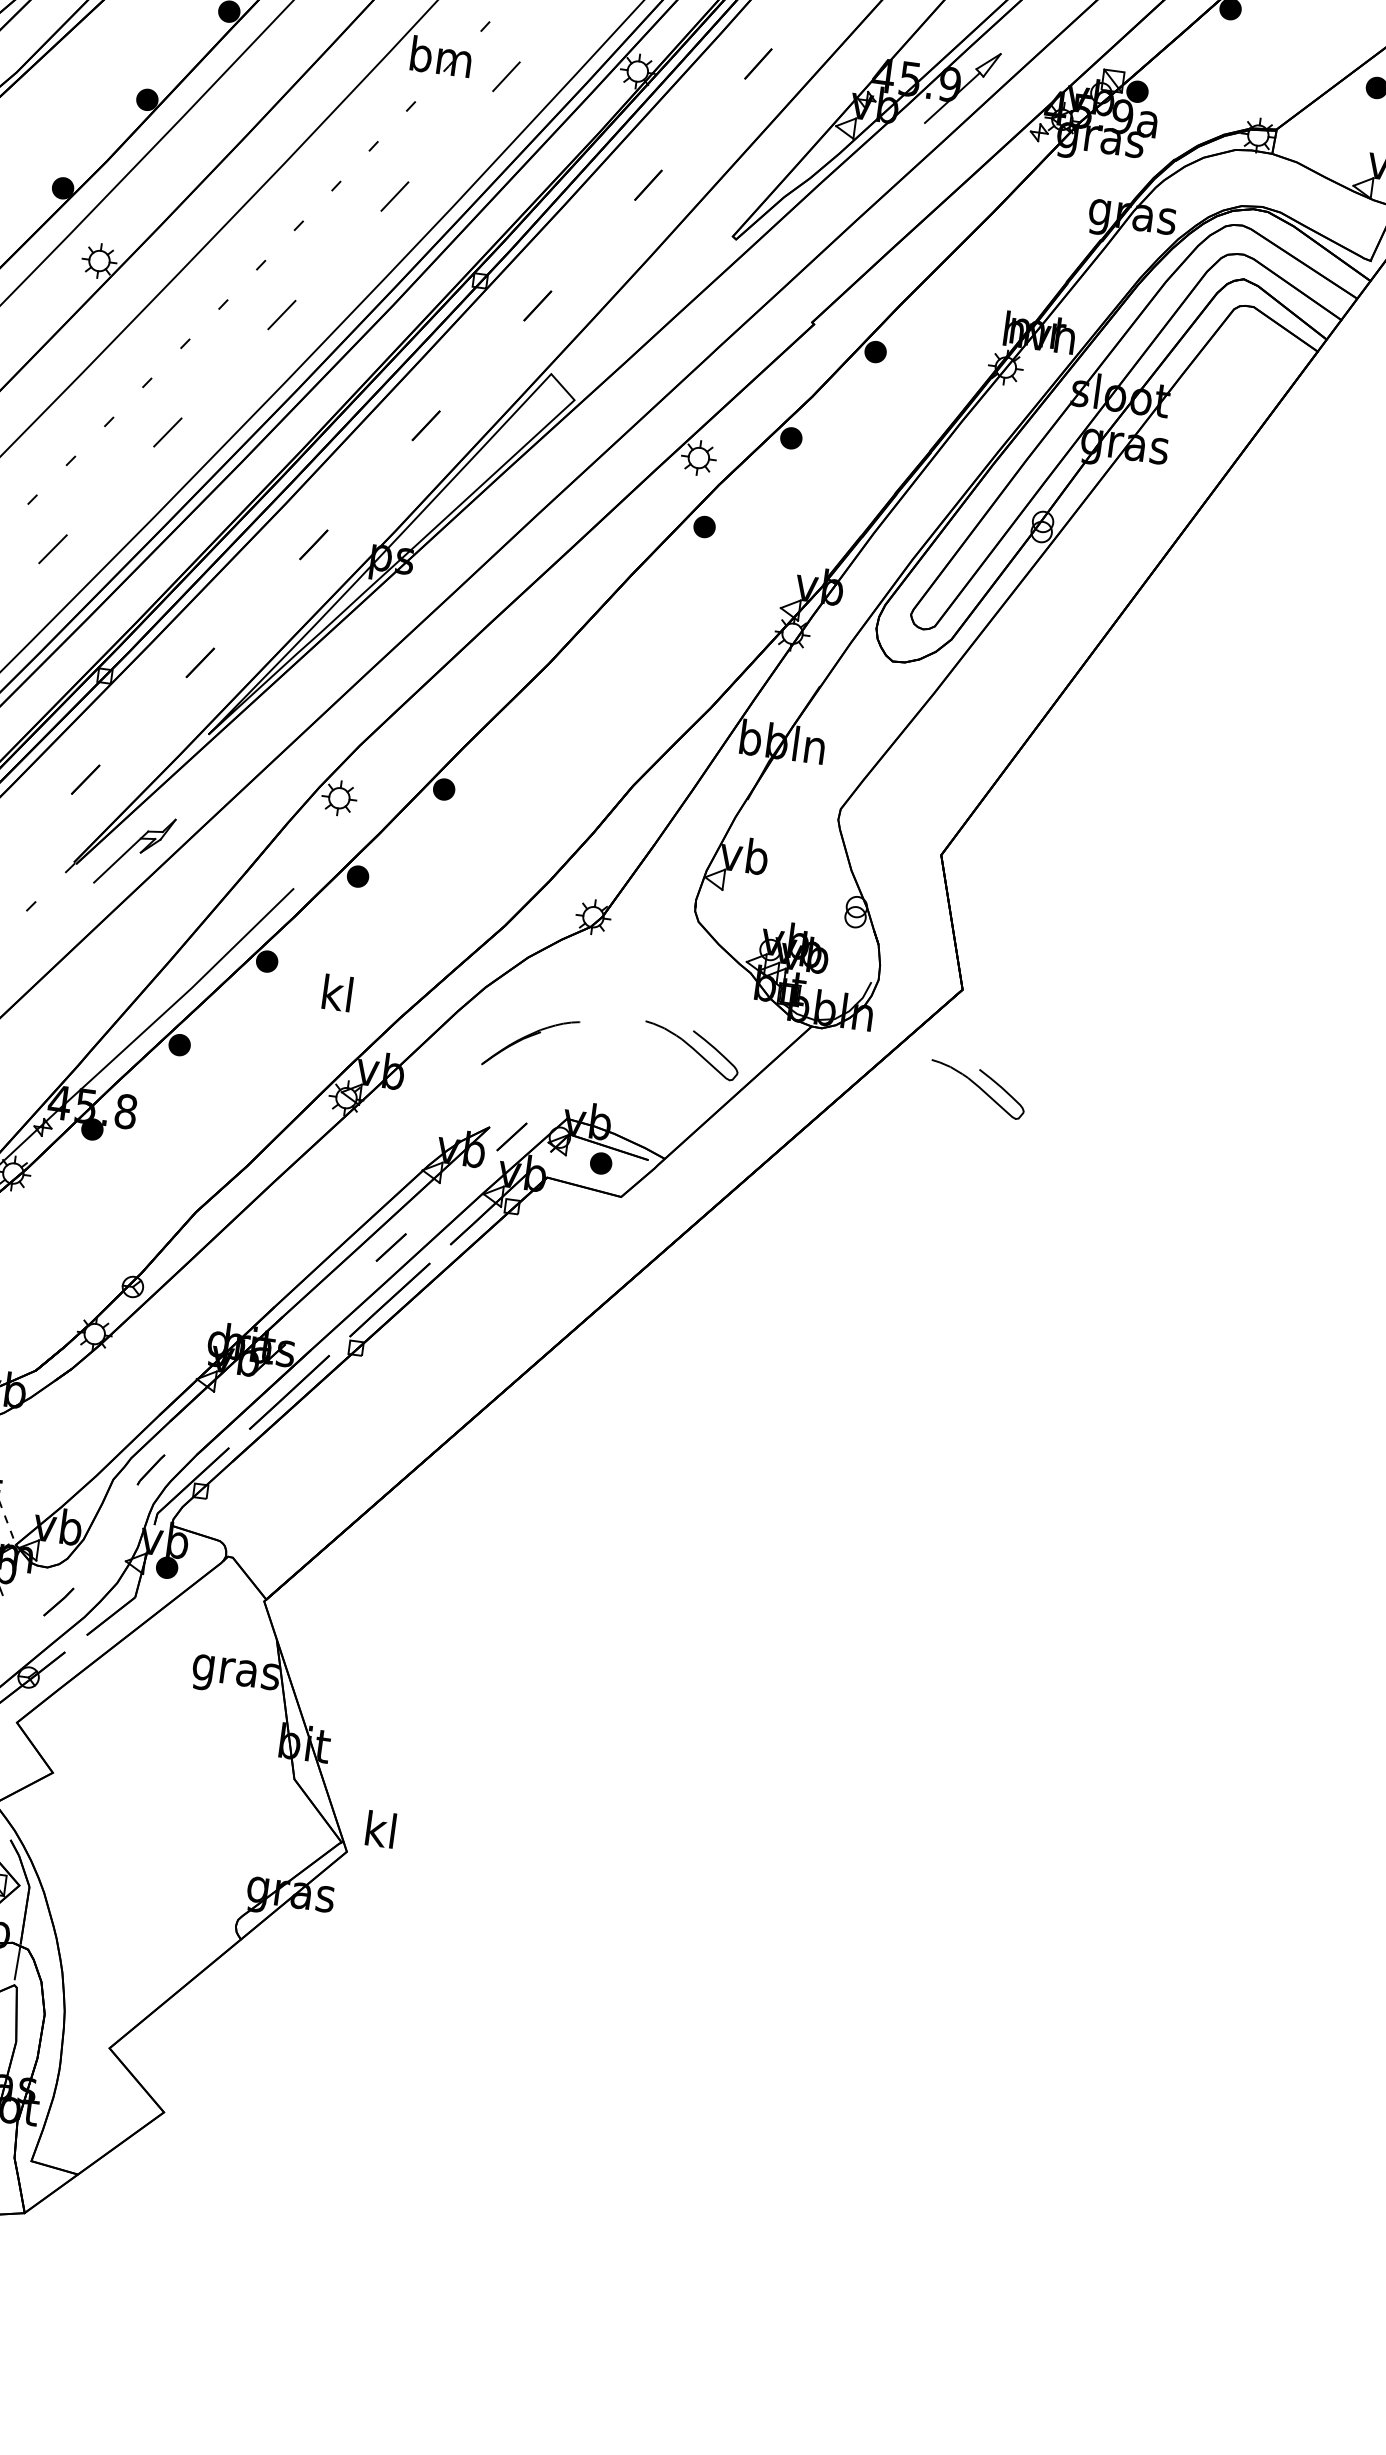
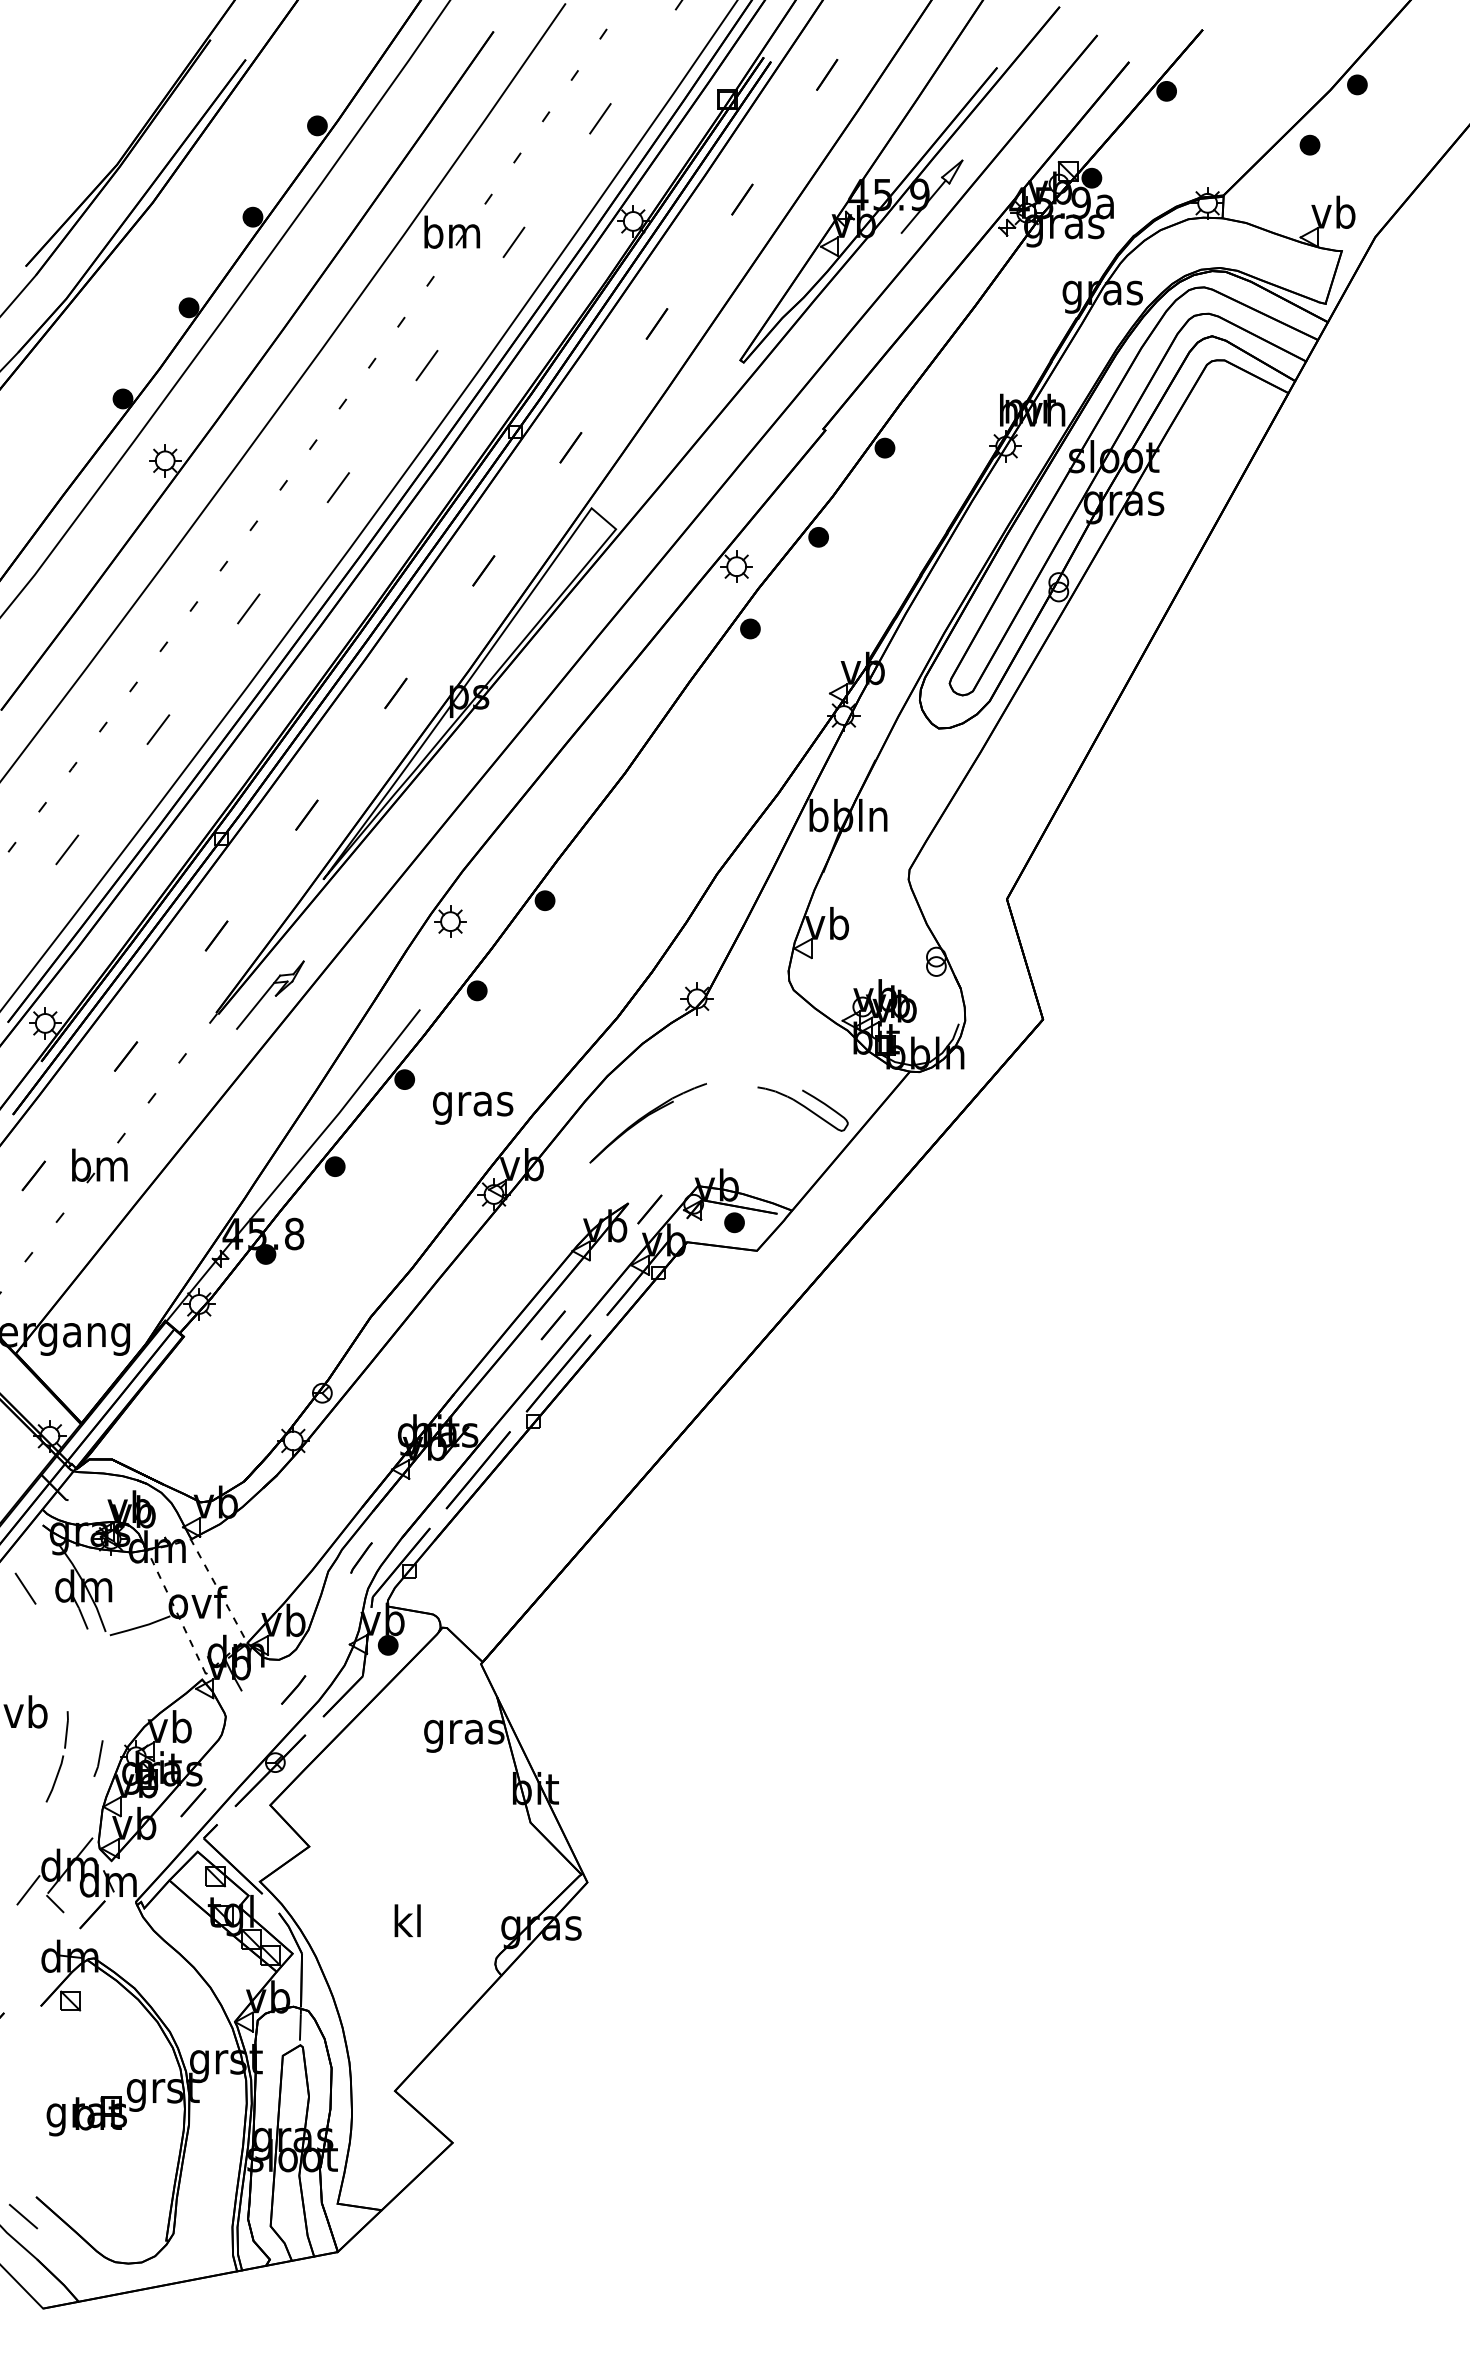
text: (337, 997) -> (473, 1103), kl -> gras
part: (521, 1044) -> (647, 1123), size x1.67
part: (977, 1089) -> (1068, 1108), removed
text: (380, 1829) -> (407, 1920), moved

